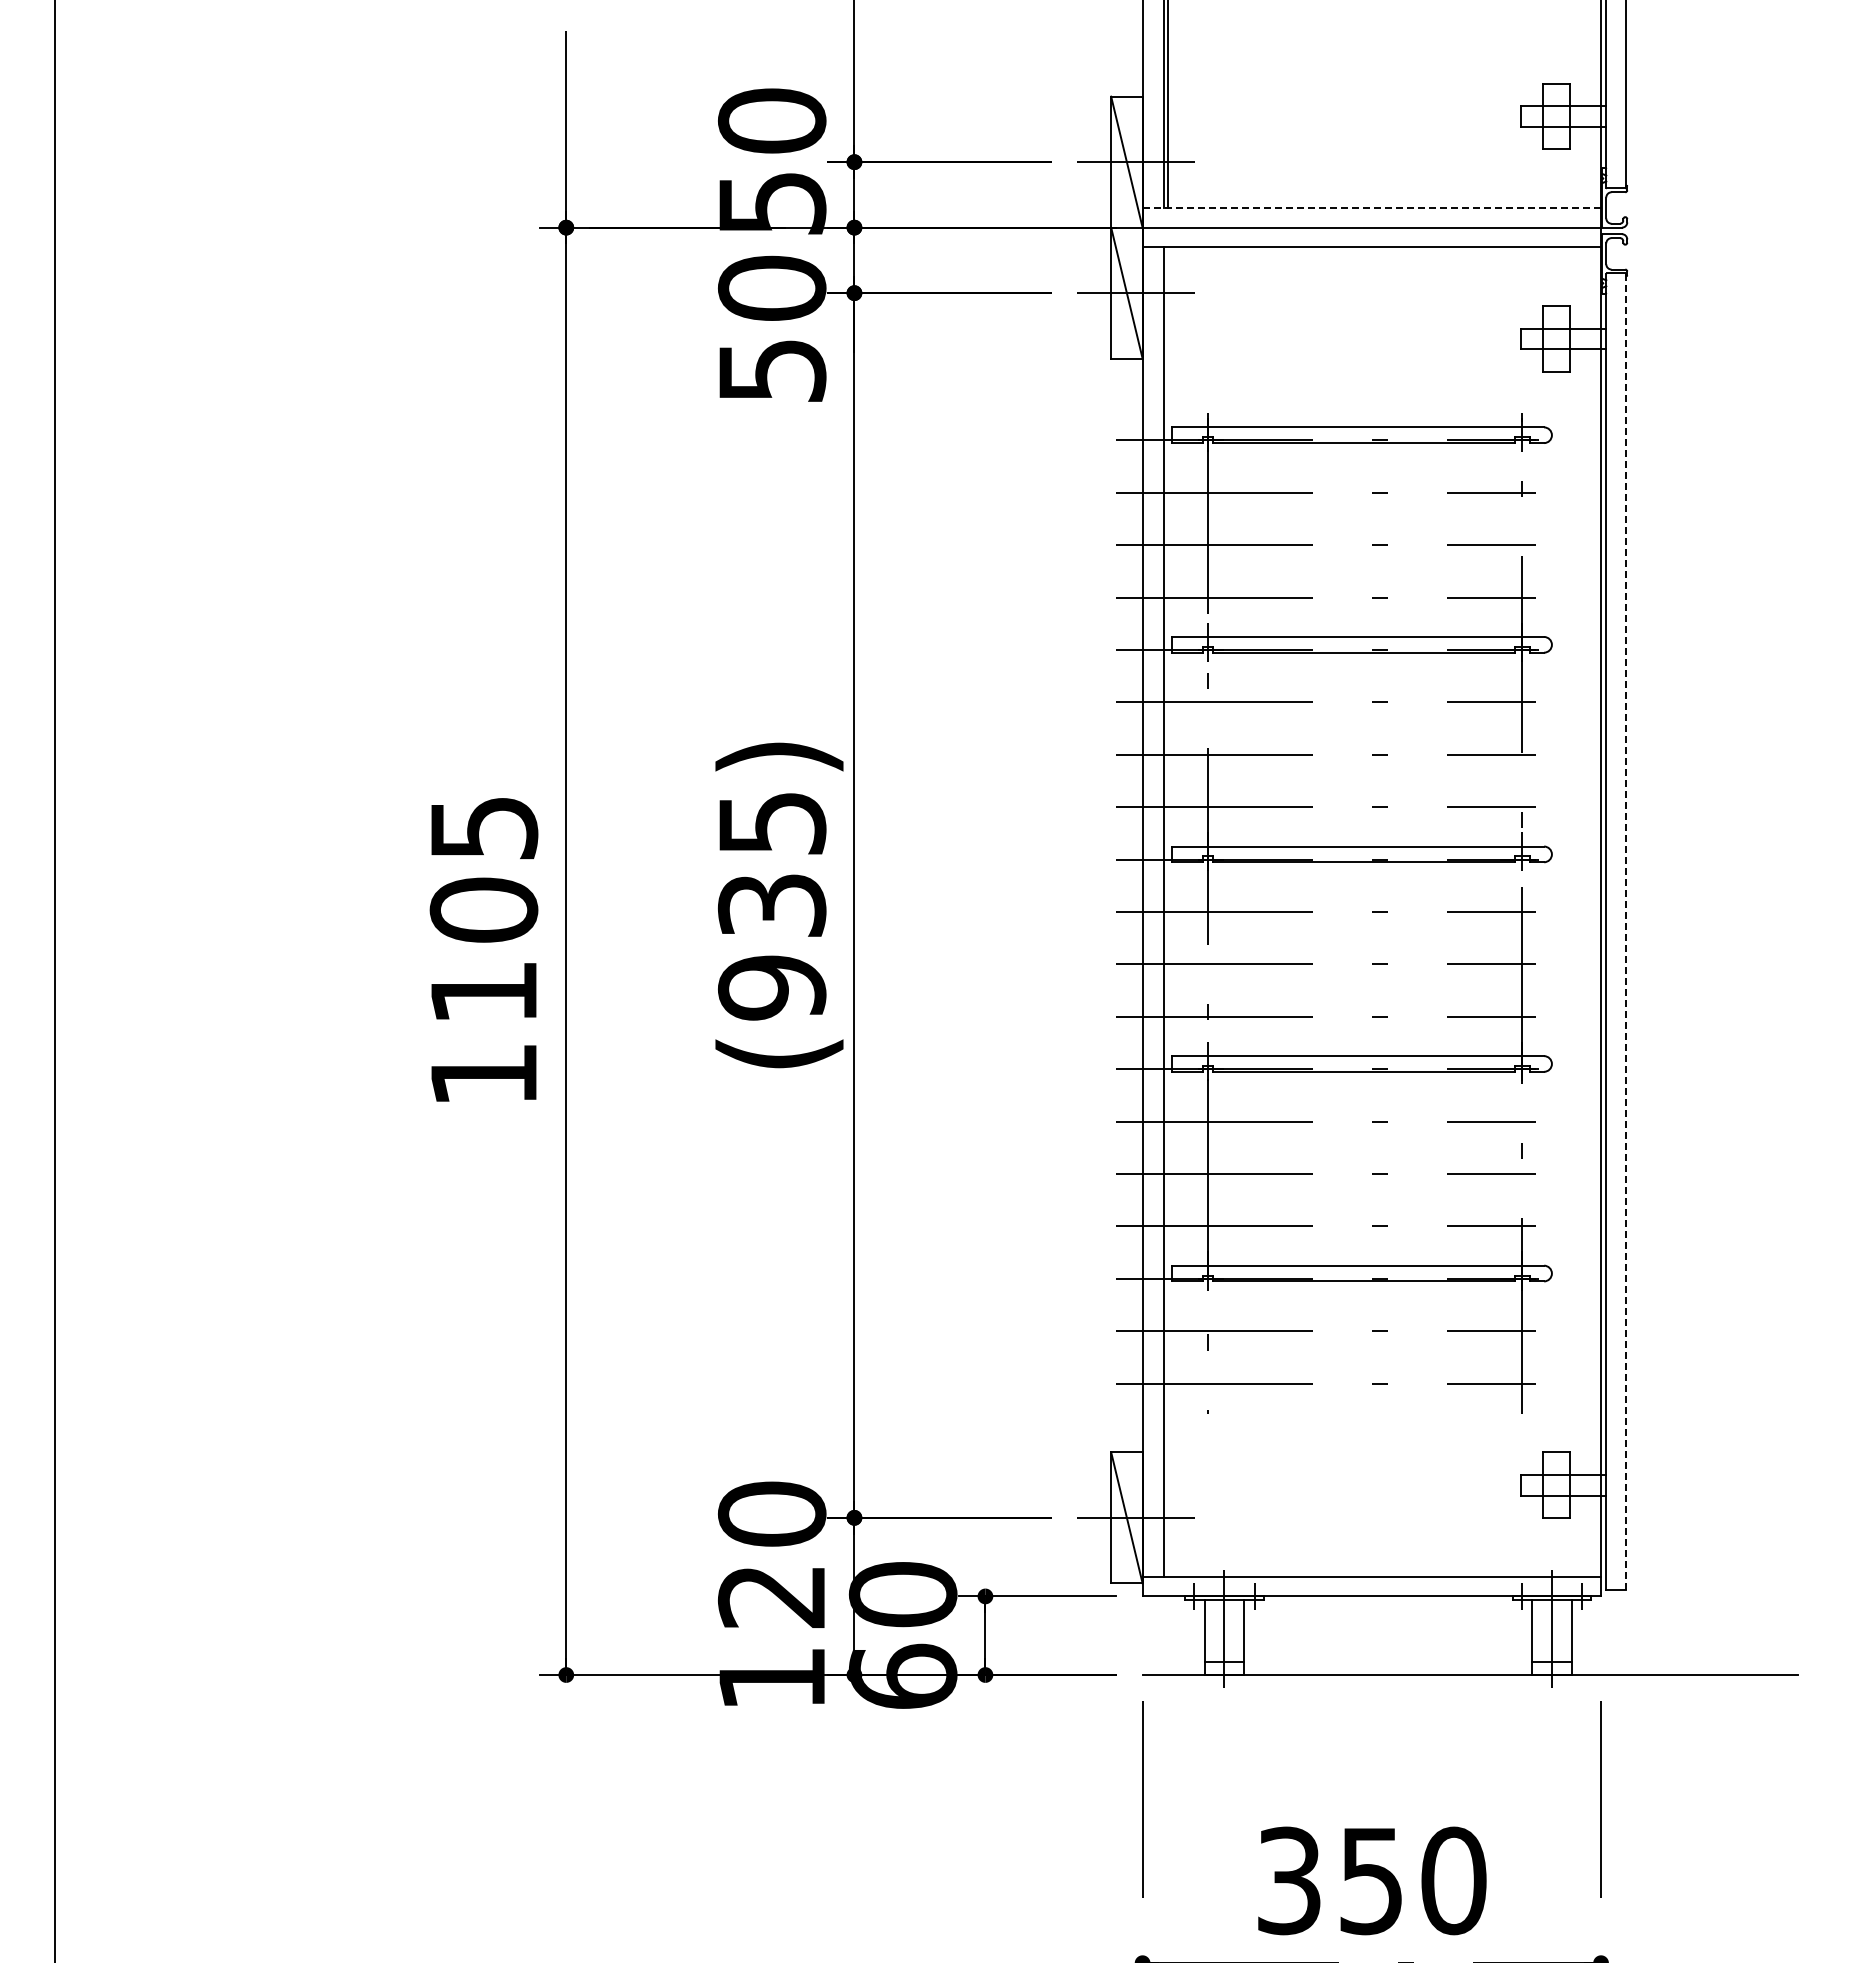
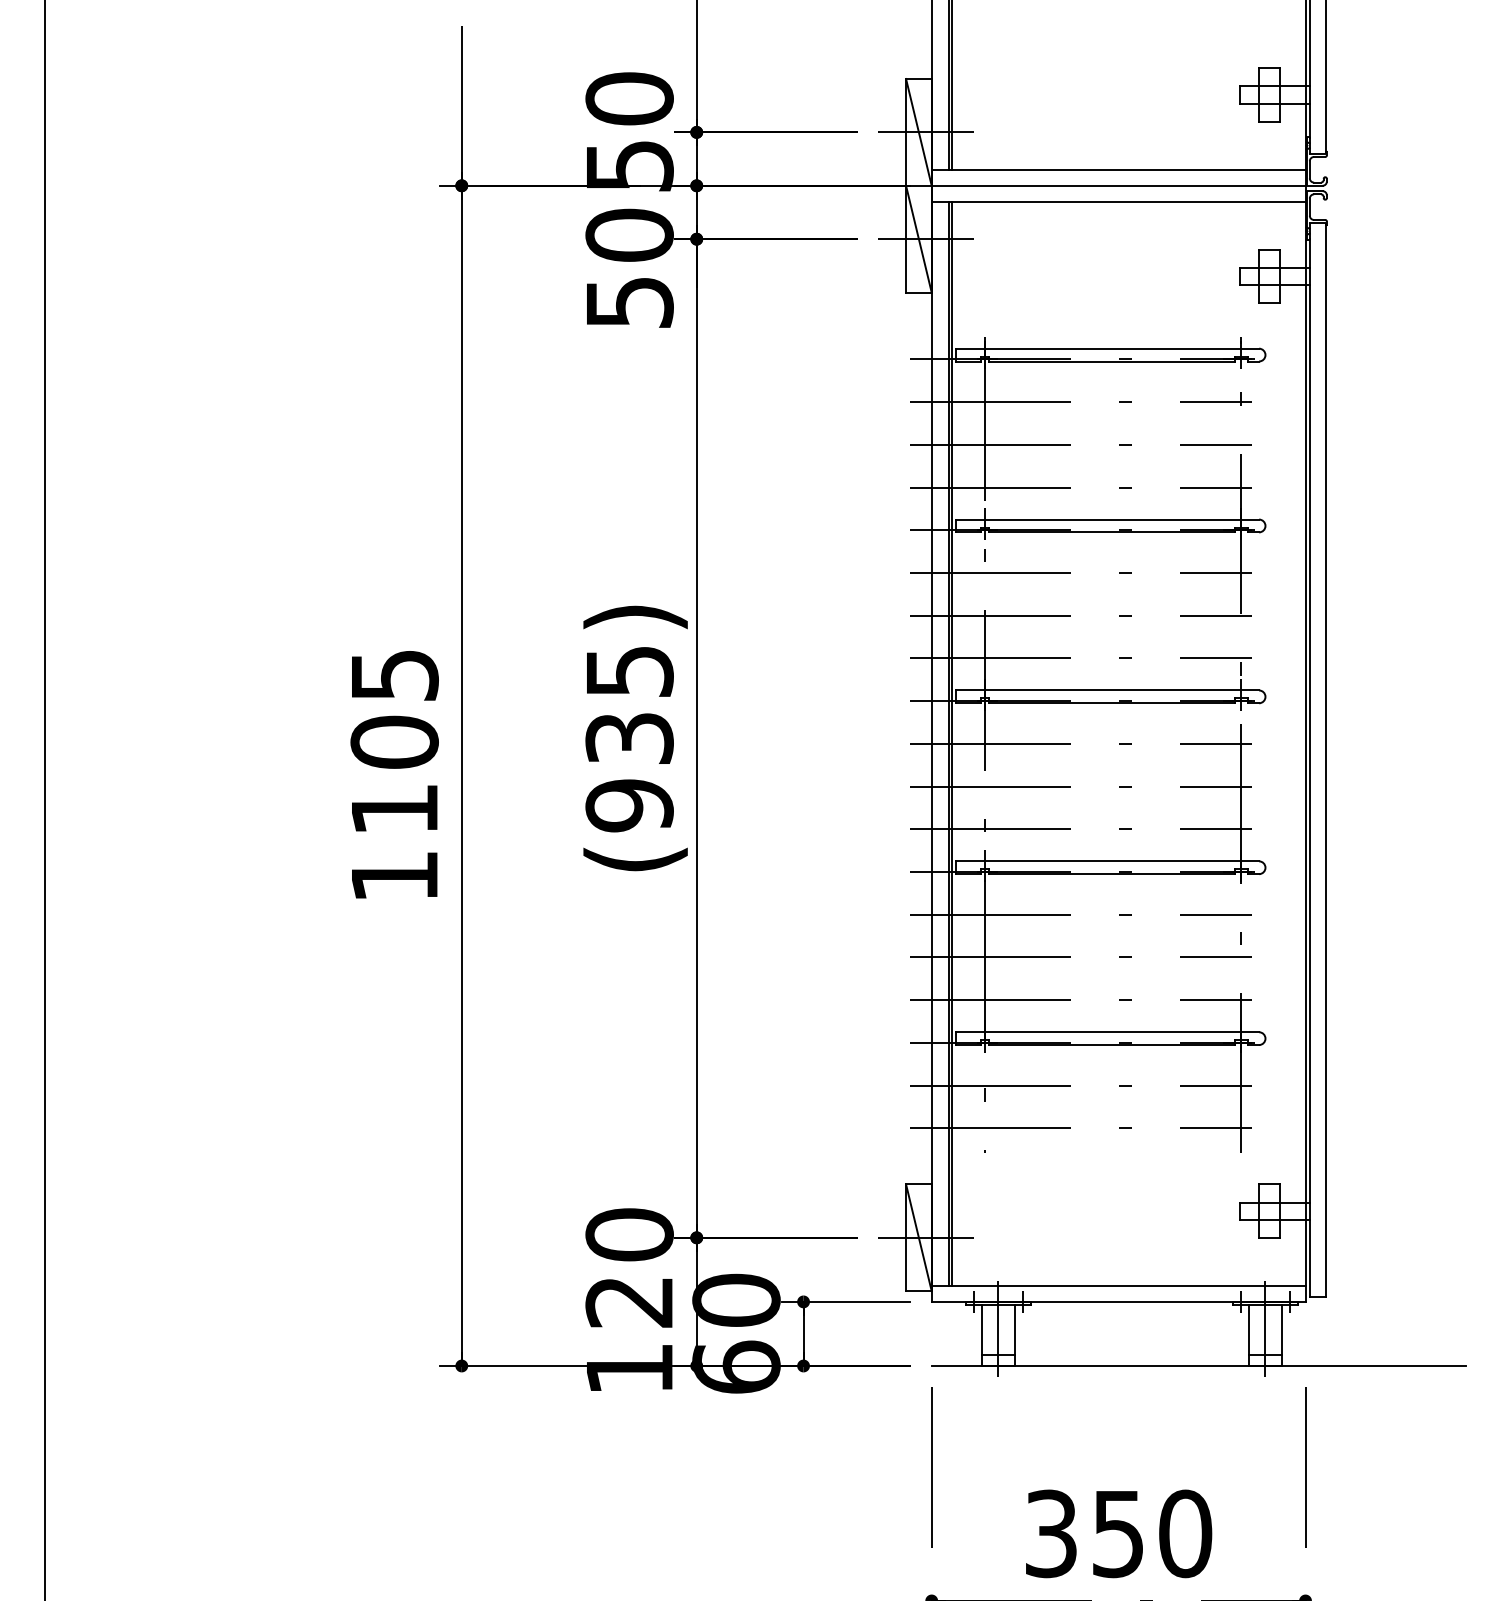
line: (1371, 208) -> (1118, 170), dashed -> solid
line: (1167, 911) -> (952, 743), added
line: (1625, 932) -> (1325, 760), dashed -> solid

